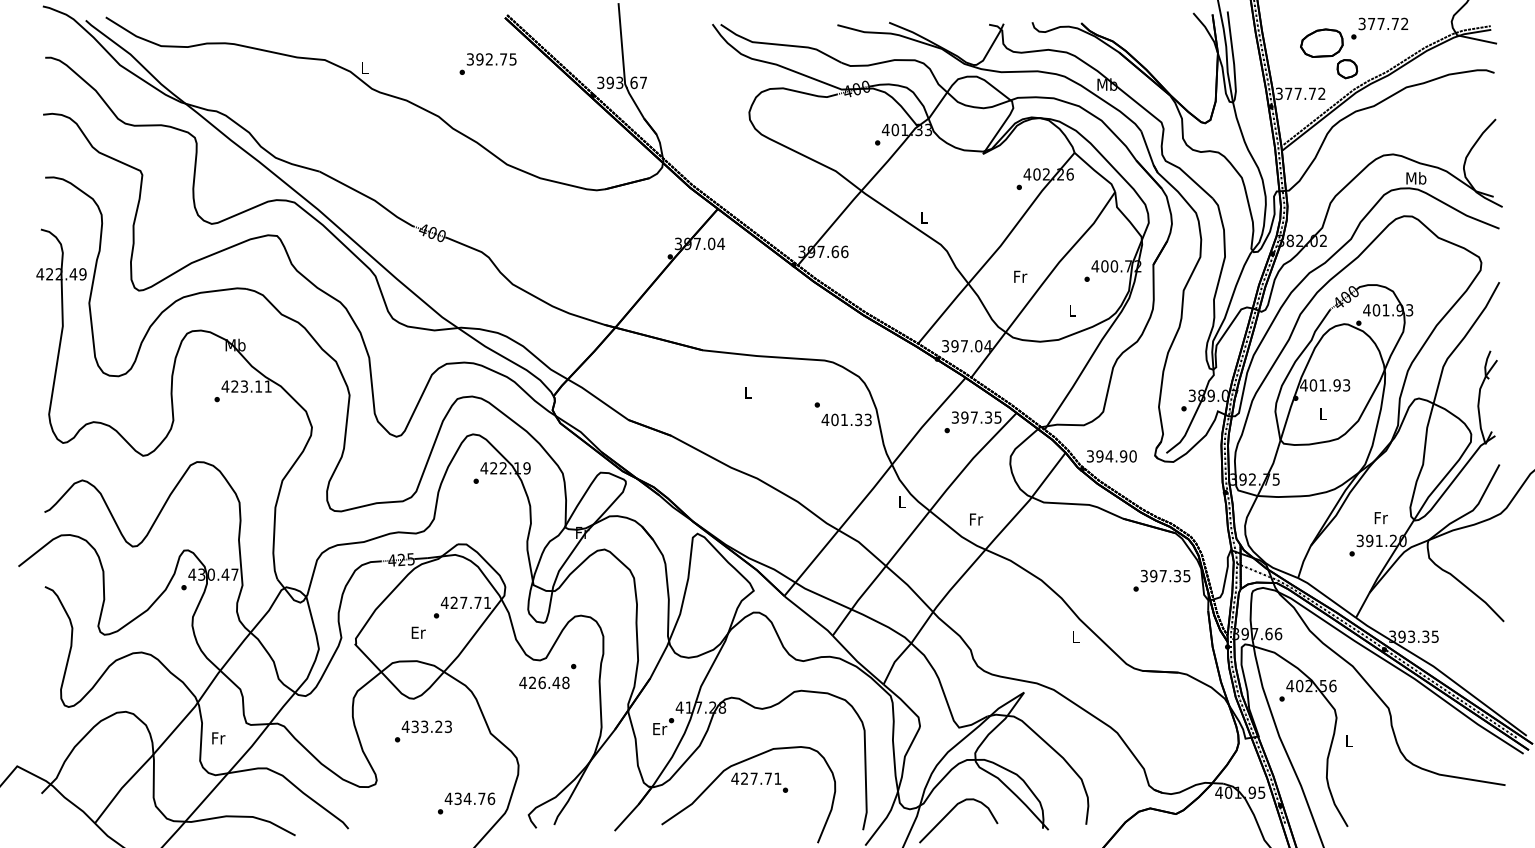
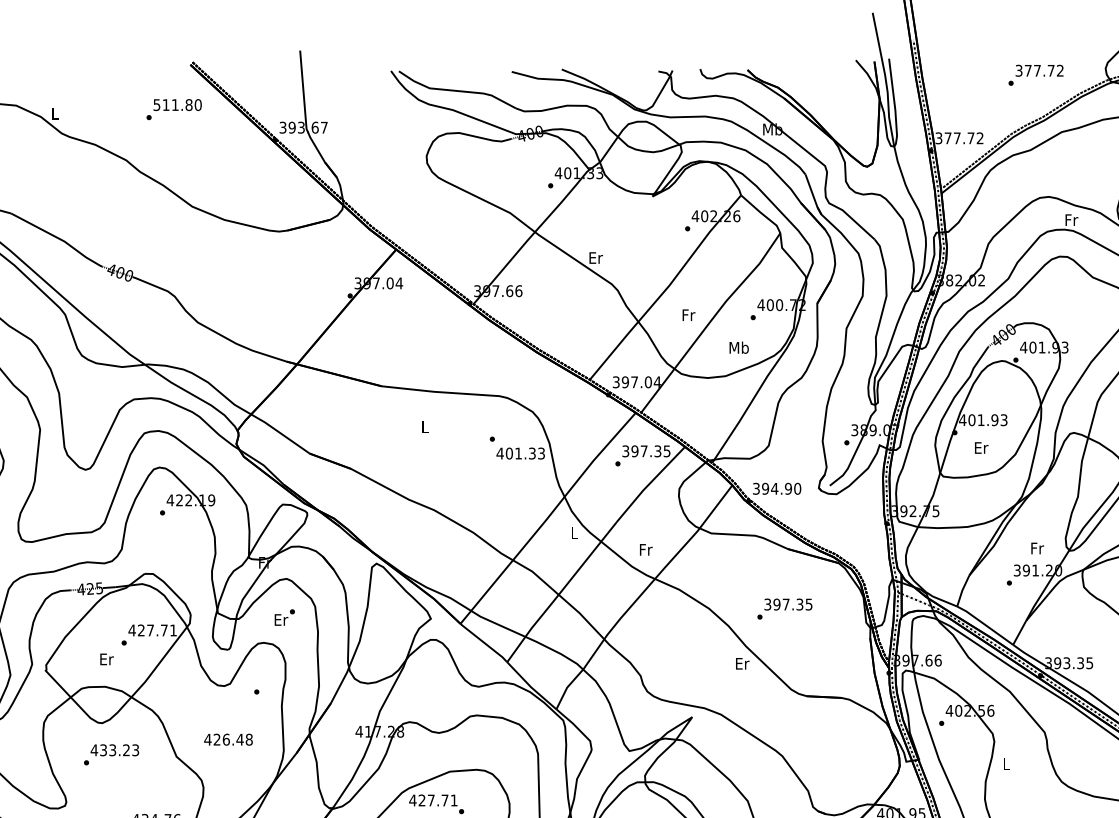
part: (1329, 53) -> (987, 99), removed
text: (491, 59) -> (177, 105), 392.75 -> 511.80
text: (1416, 178) -> (1071, 220), Mb -> Fr
text: (924, 217) -> (595, 257), L -> Er
text: (1072, 310) -> (739, 347), L -> Mb
text: (1323, 414) -> (981, 448), L -> Er
text: (1161, 580) -> (784, 608), moved
text: (1076, 637) -> (742, 663), L -> Er
text: (544, 682) -> (228, 739), moved
text: (663, 726) -> (284, 617), moved

